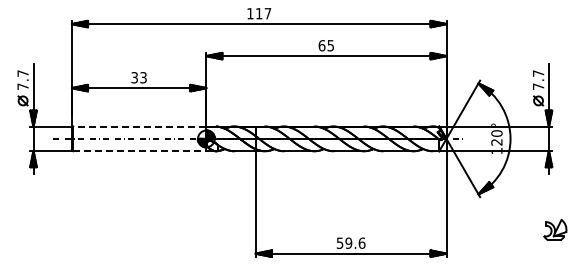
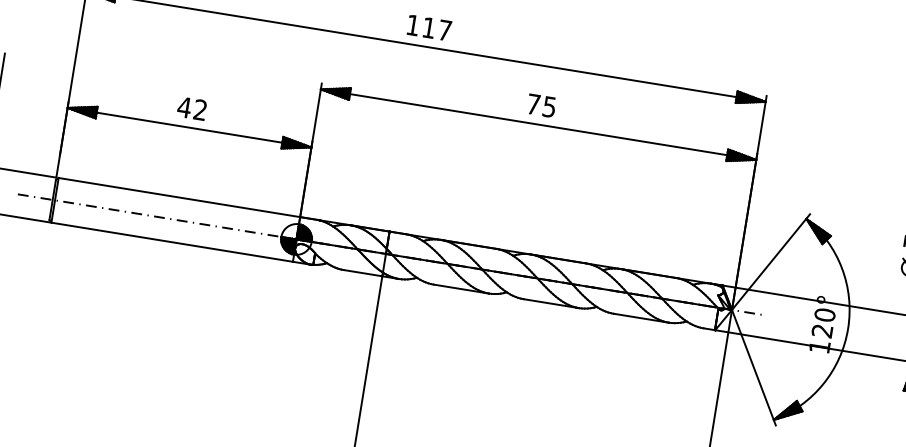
text: (321, 45) -> (532, 103), 65 -> 75
text: (138, 77) -> (191, 108), 33 -> 42
line: (139, 126) -> (178, 197), dashed -> solid
line: (139, 151) -> (171, 242), dashed -> solid

